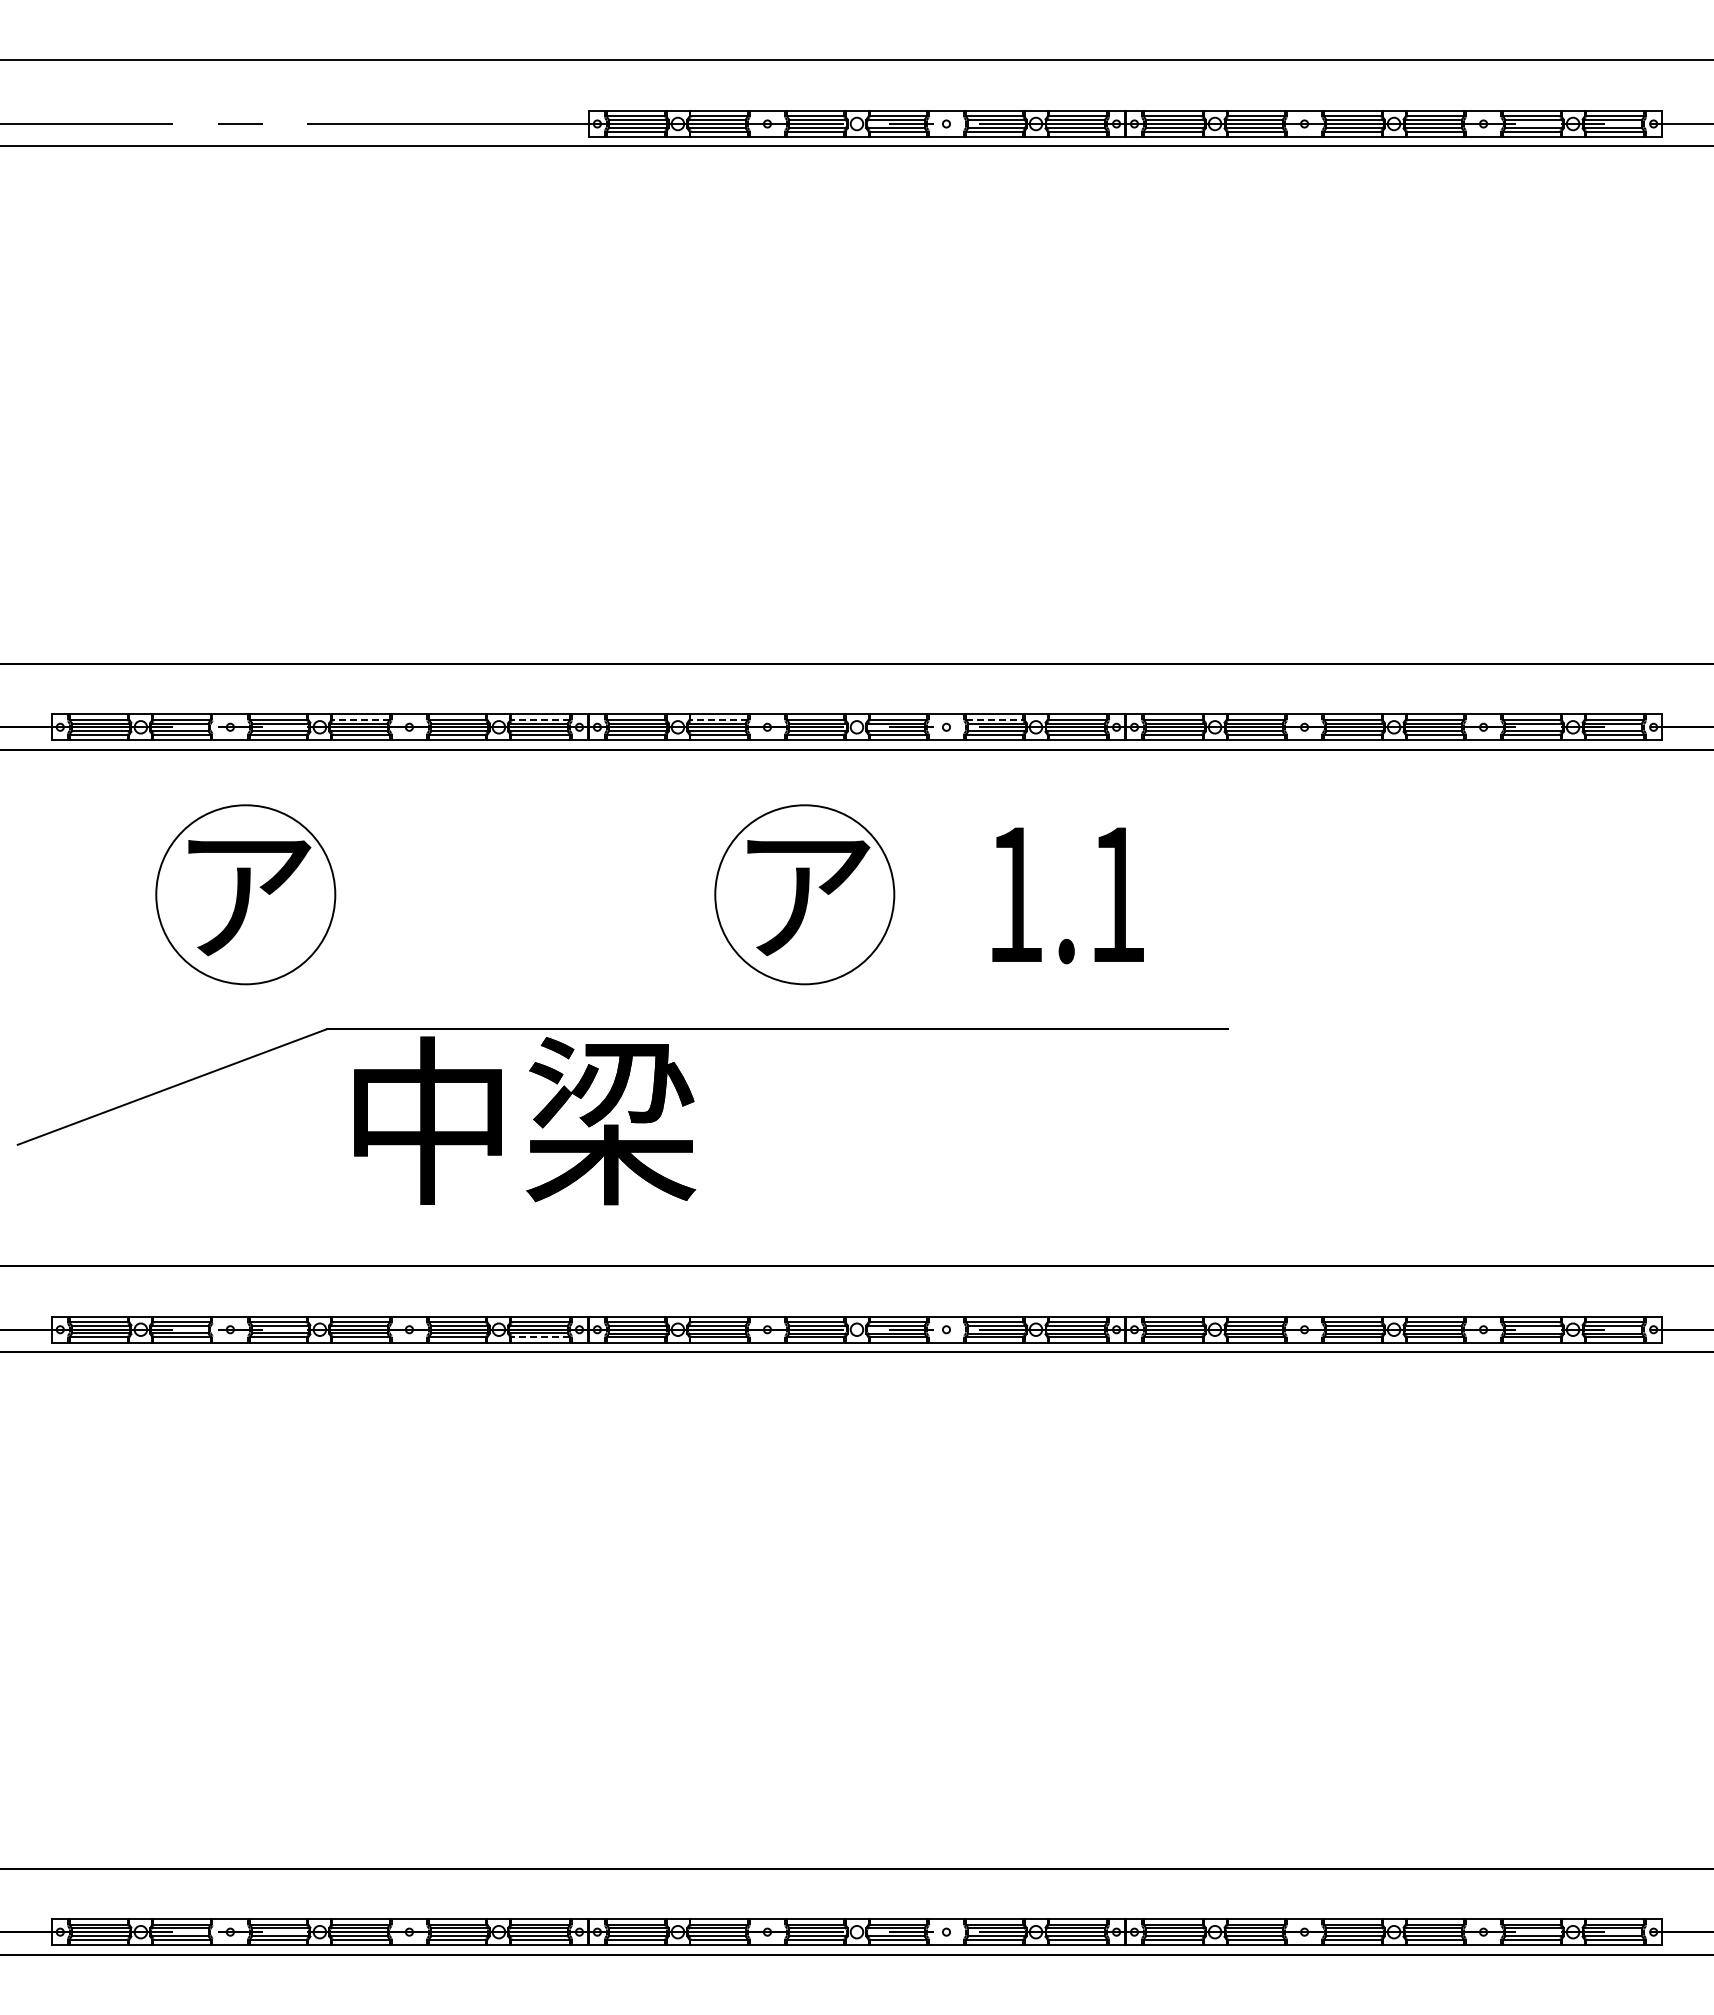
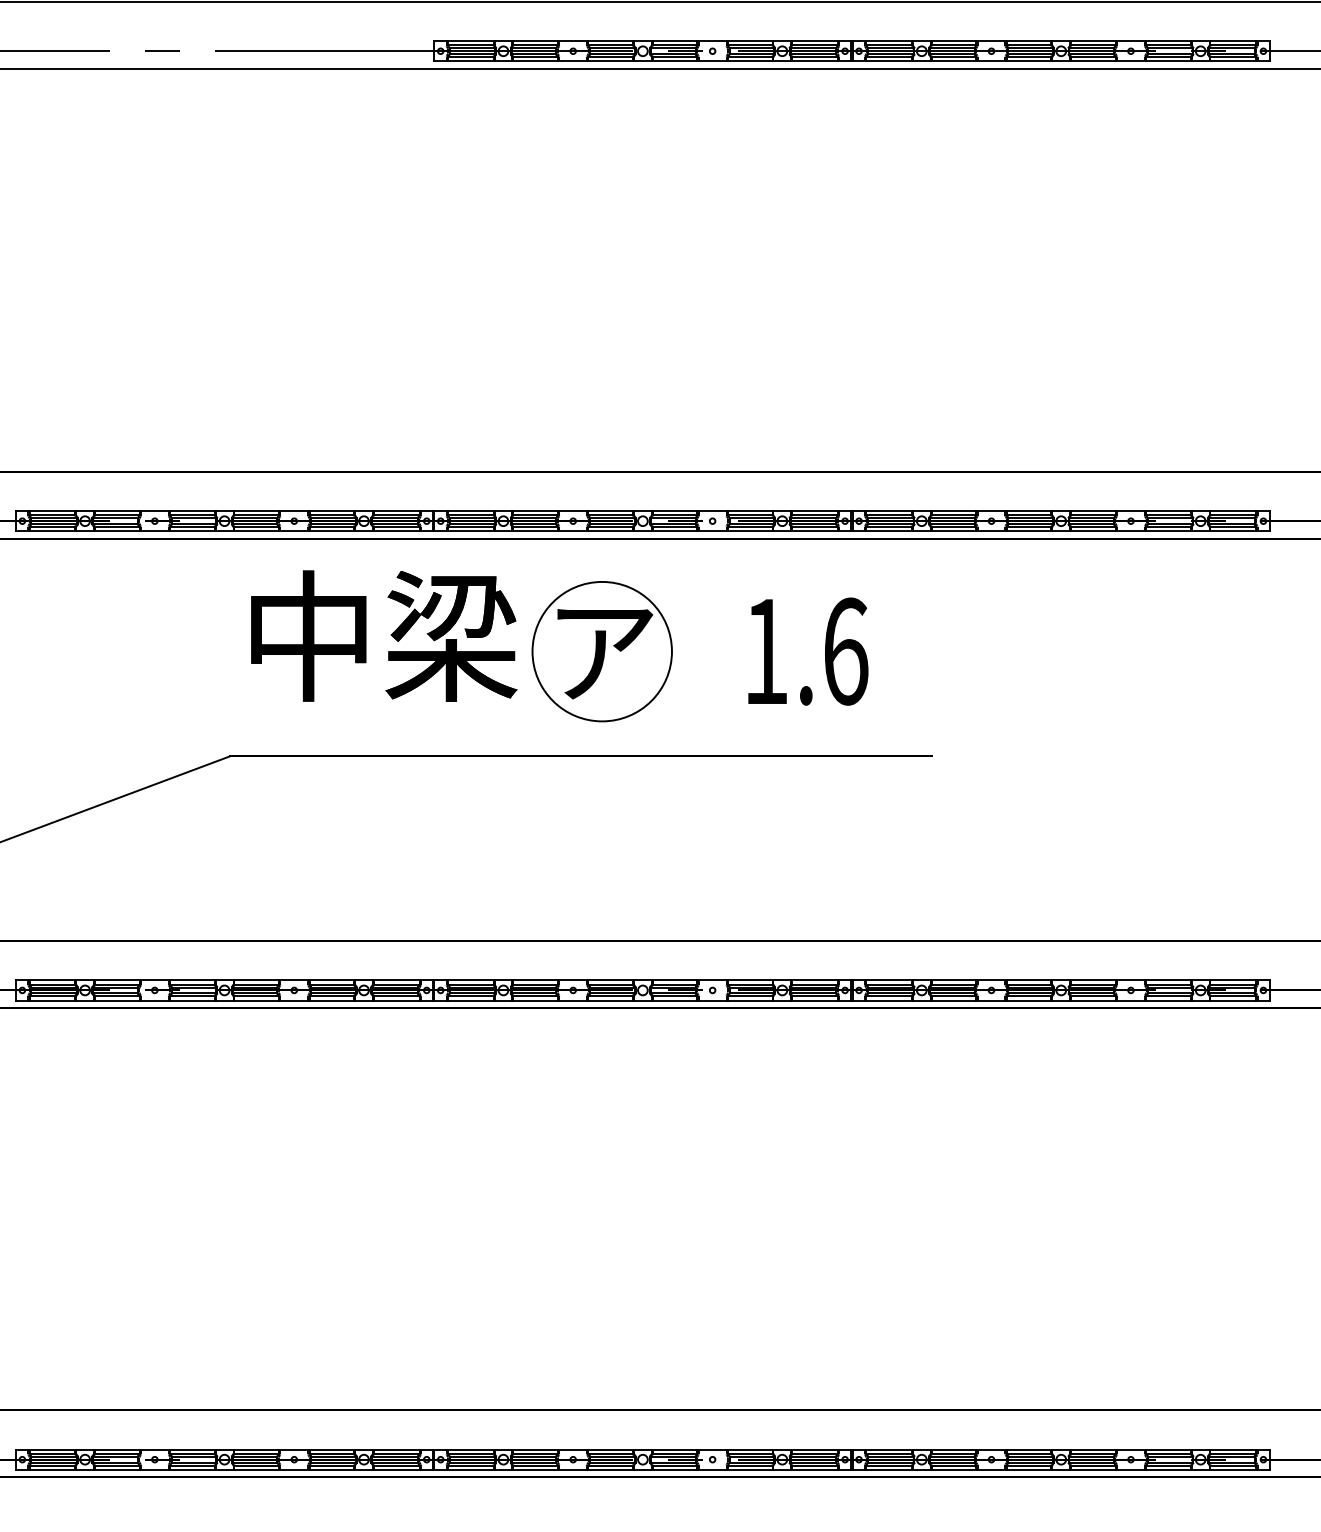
line: (360, 719) -> (256, 515), dashed -> solid
line: (540, 719) -> (396, 515), dashed -> solid
line: (718, 719) -> (535, 515), dashed -> solid
line: (995, 719) -> (750, 515), dashed -> solid
part: (245, 894) -> (166, 651), removed
text: (1118, 894) -> (846, 651), 1.1 -> 1.6
text: (525, 1120) -> (384, 635), moved
line: (540, 1337) -> (396, 996), dashed -> solid

